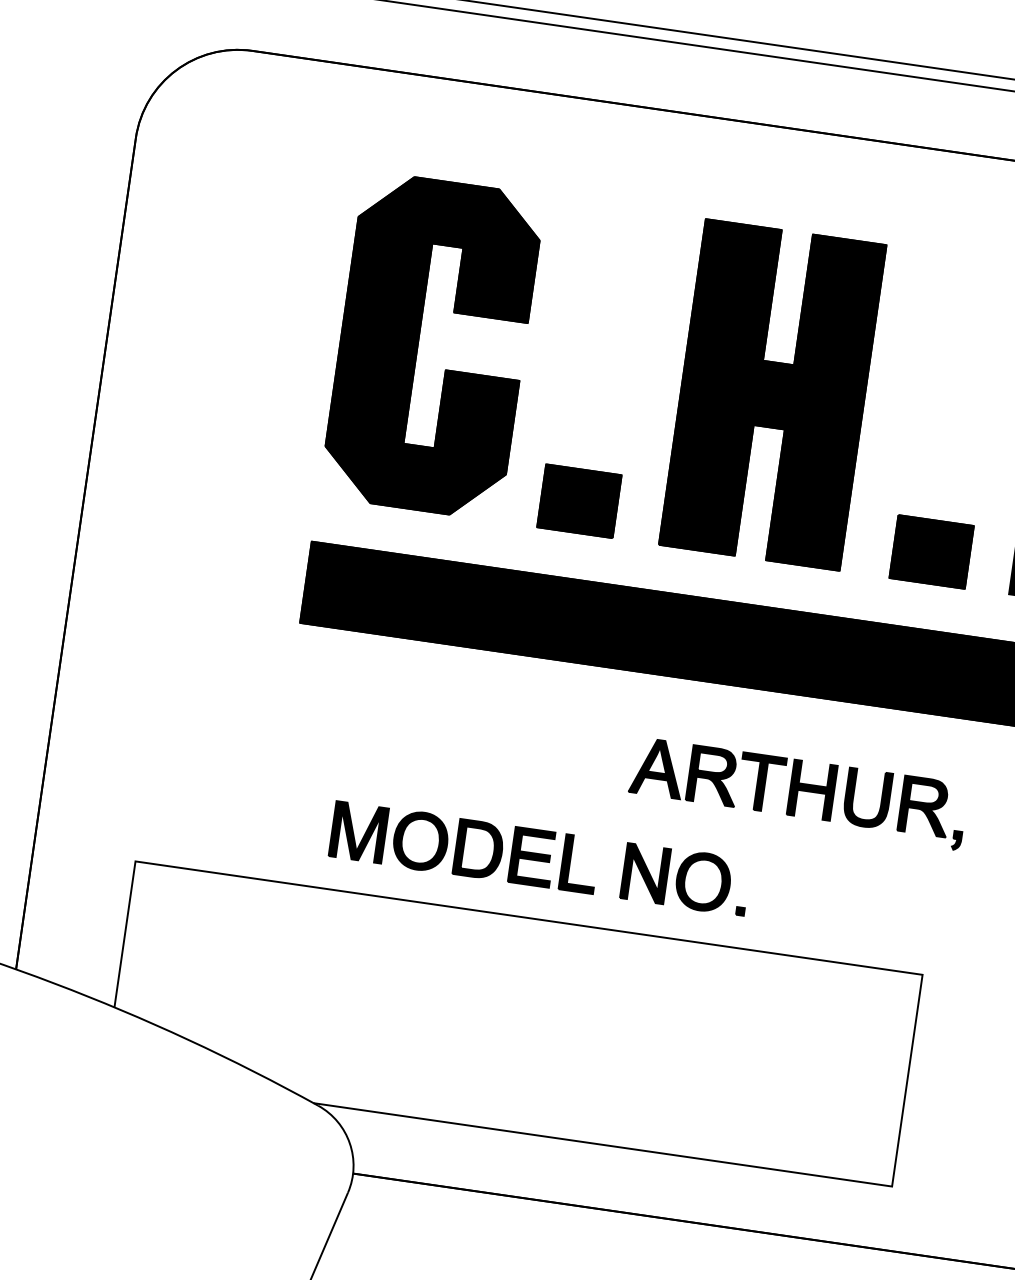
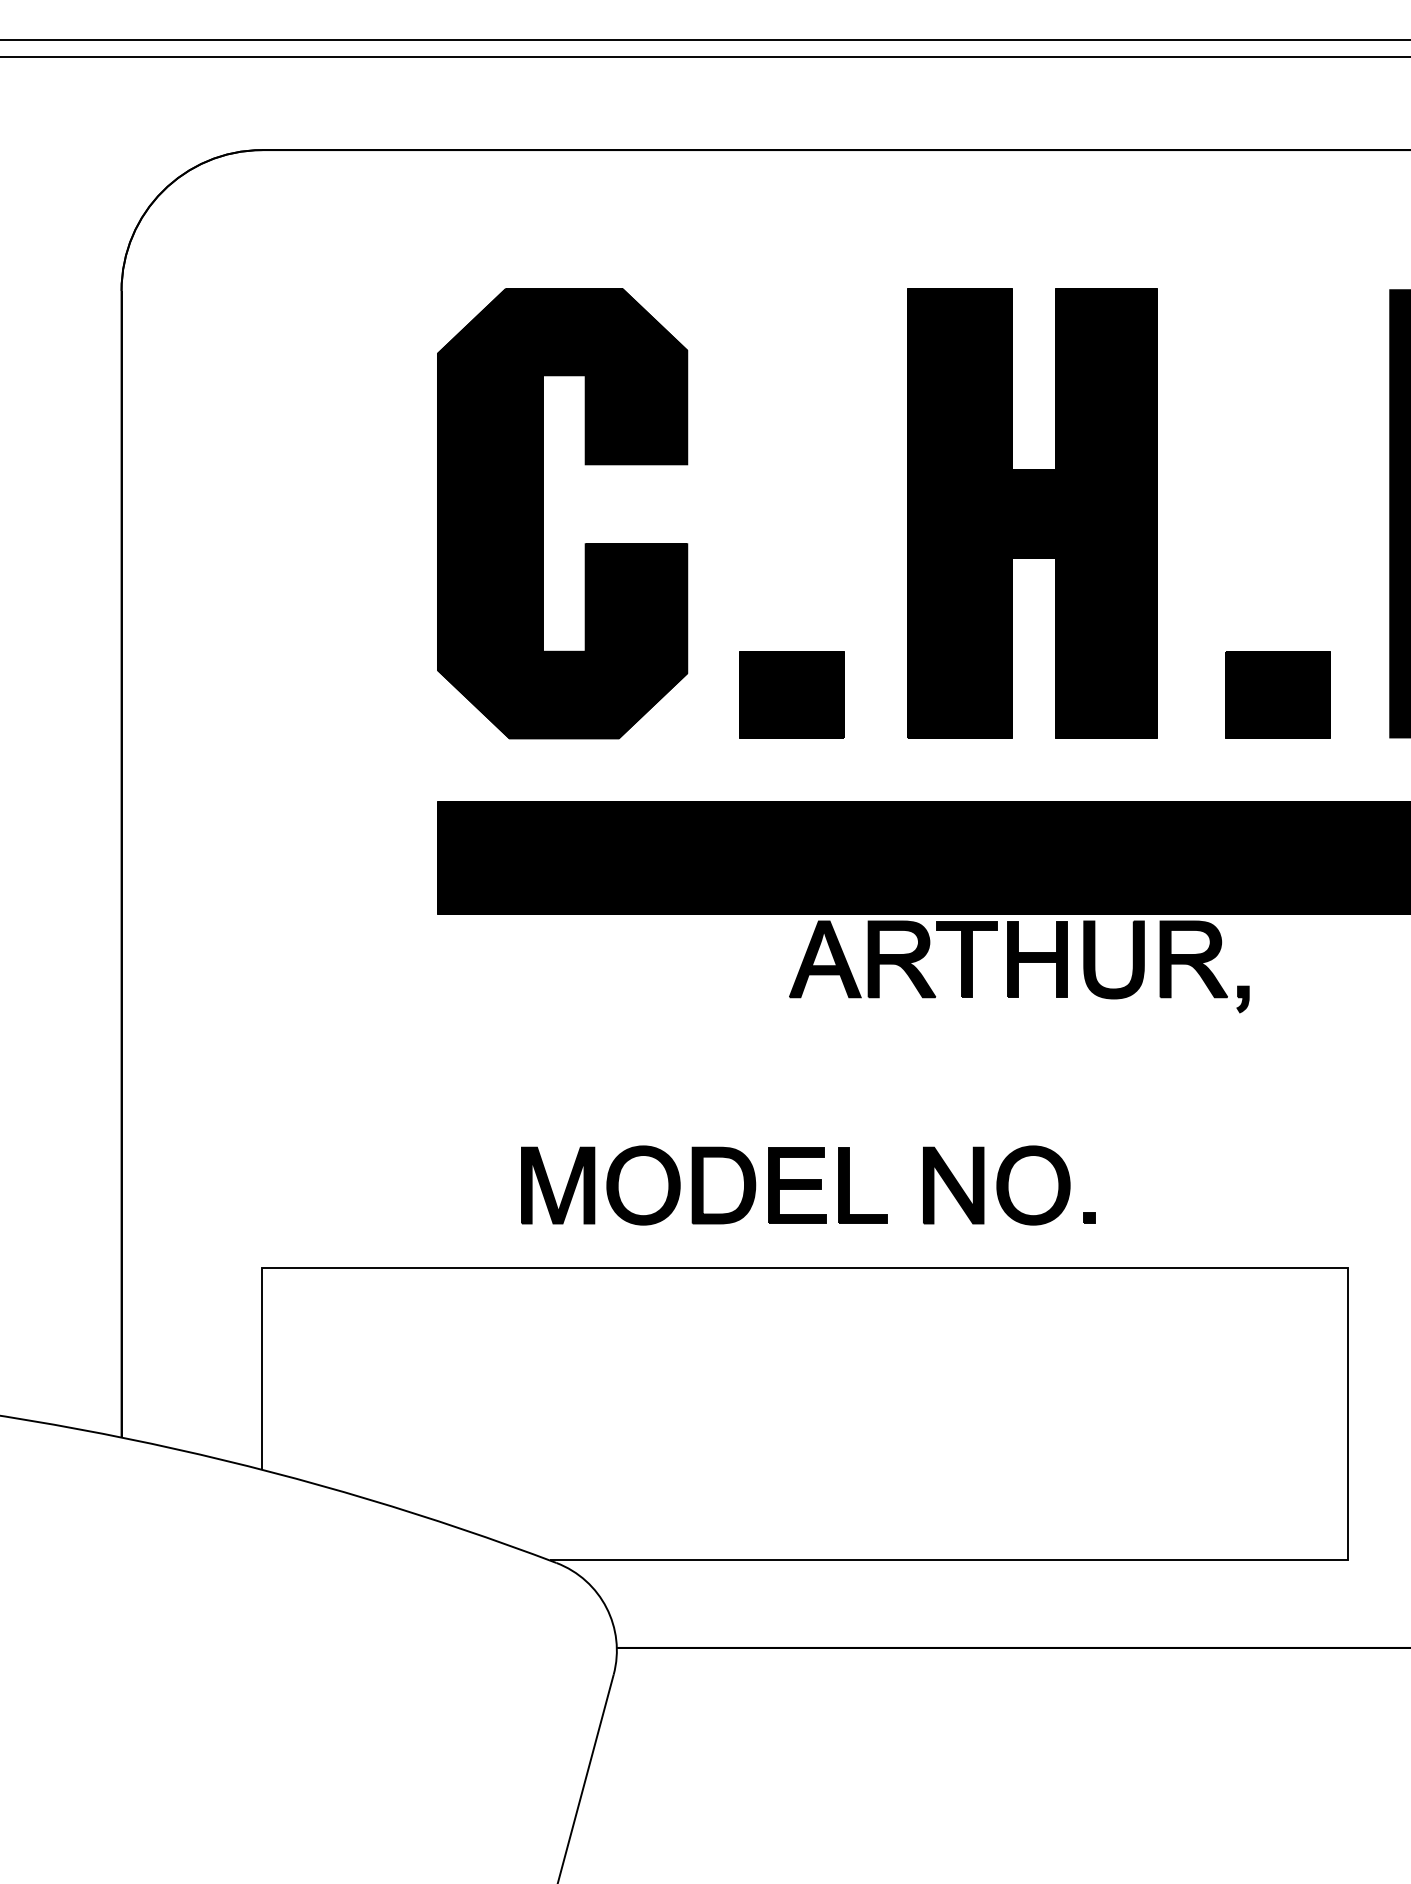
part: (798, 793) -> (1019, 966), moved

